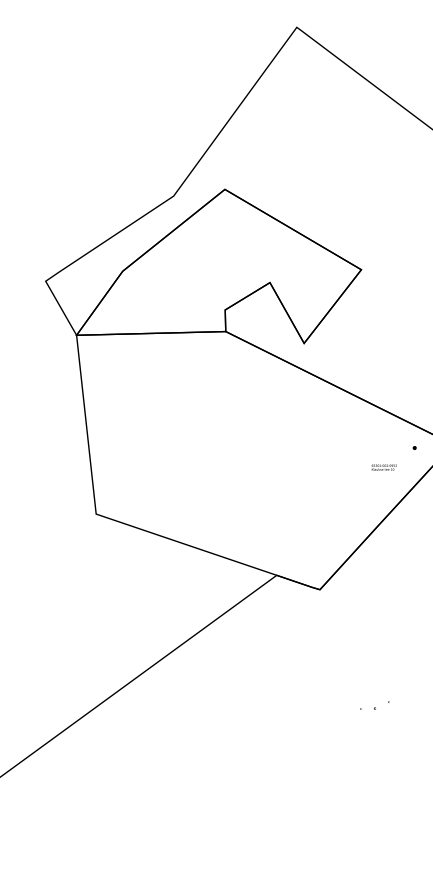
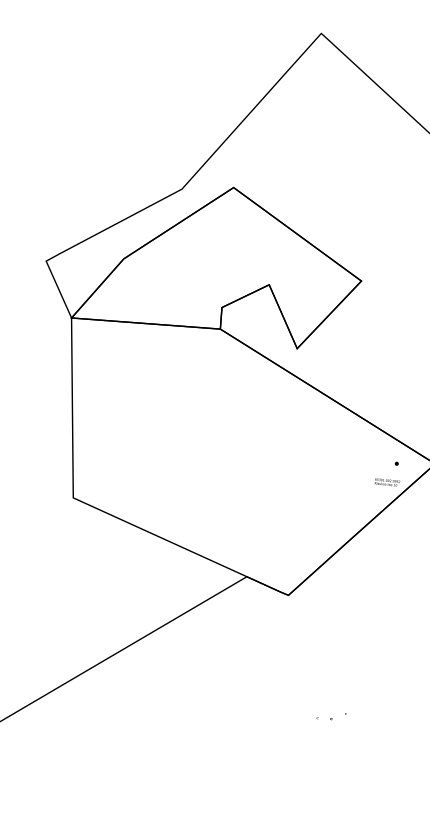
text: (383, 467) -> (386, 482), moved

